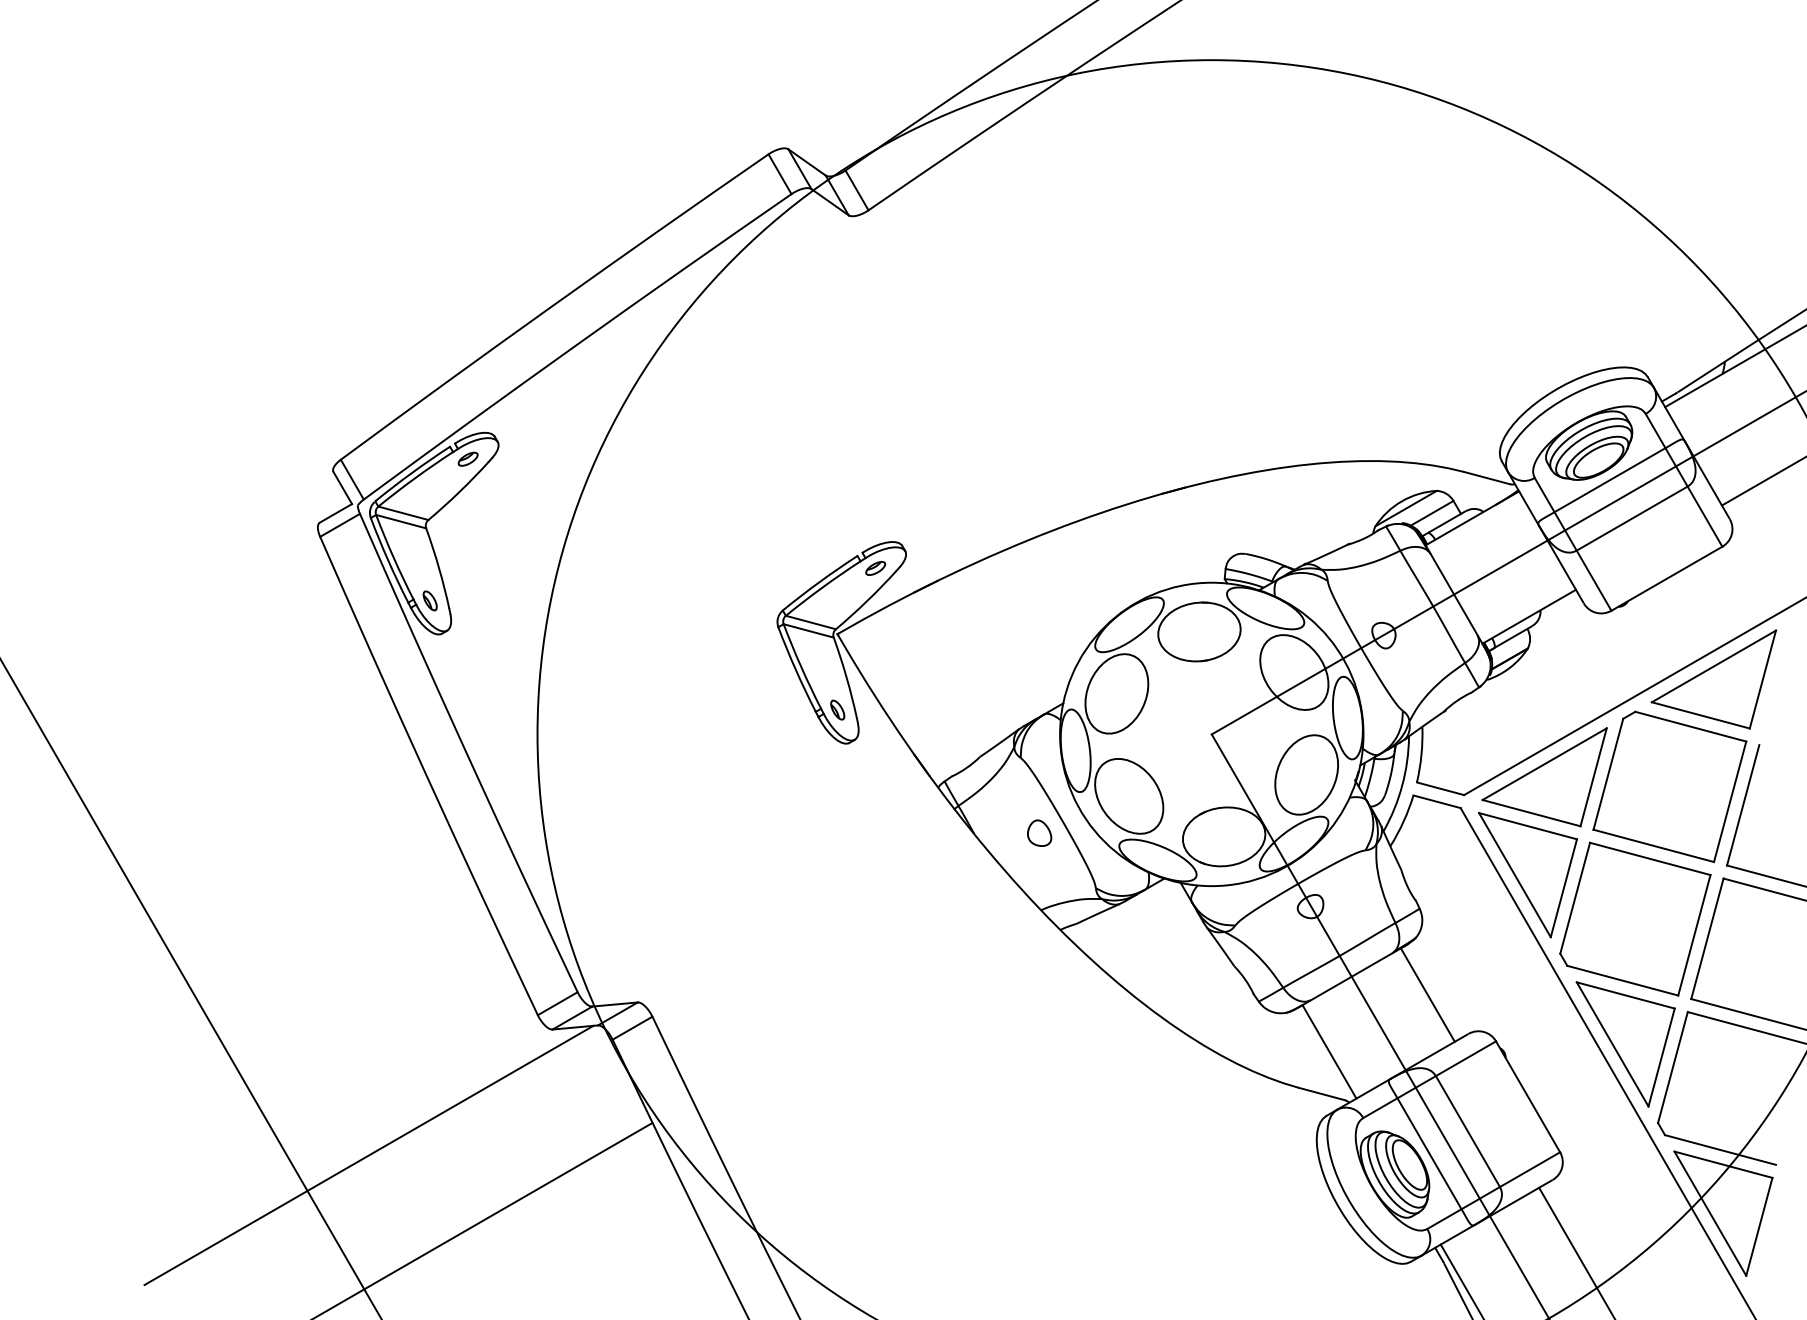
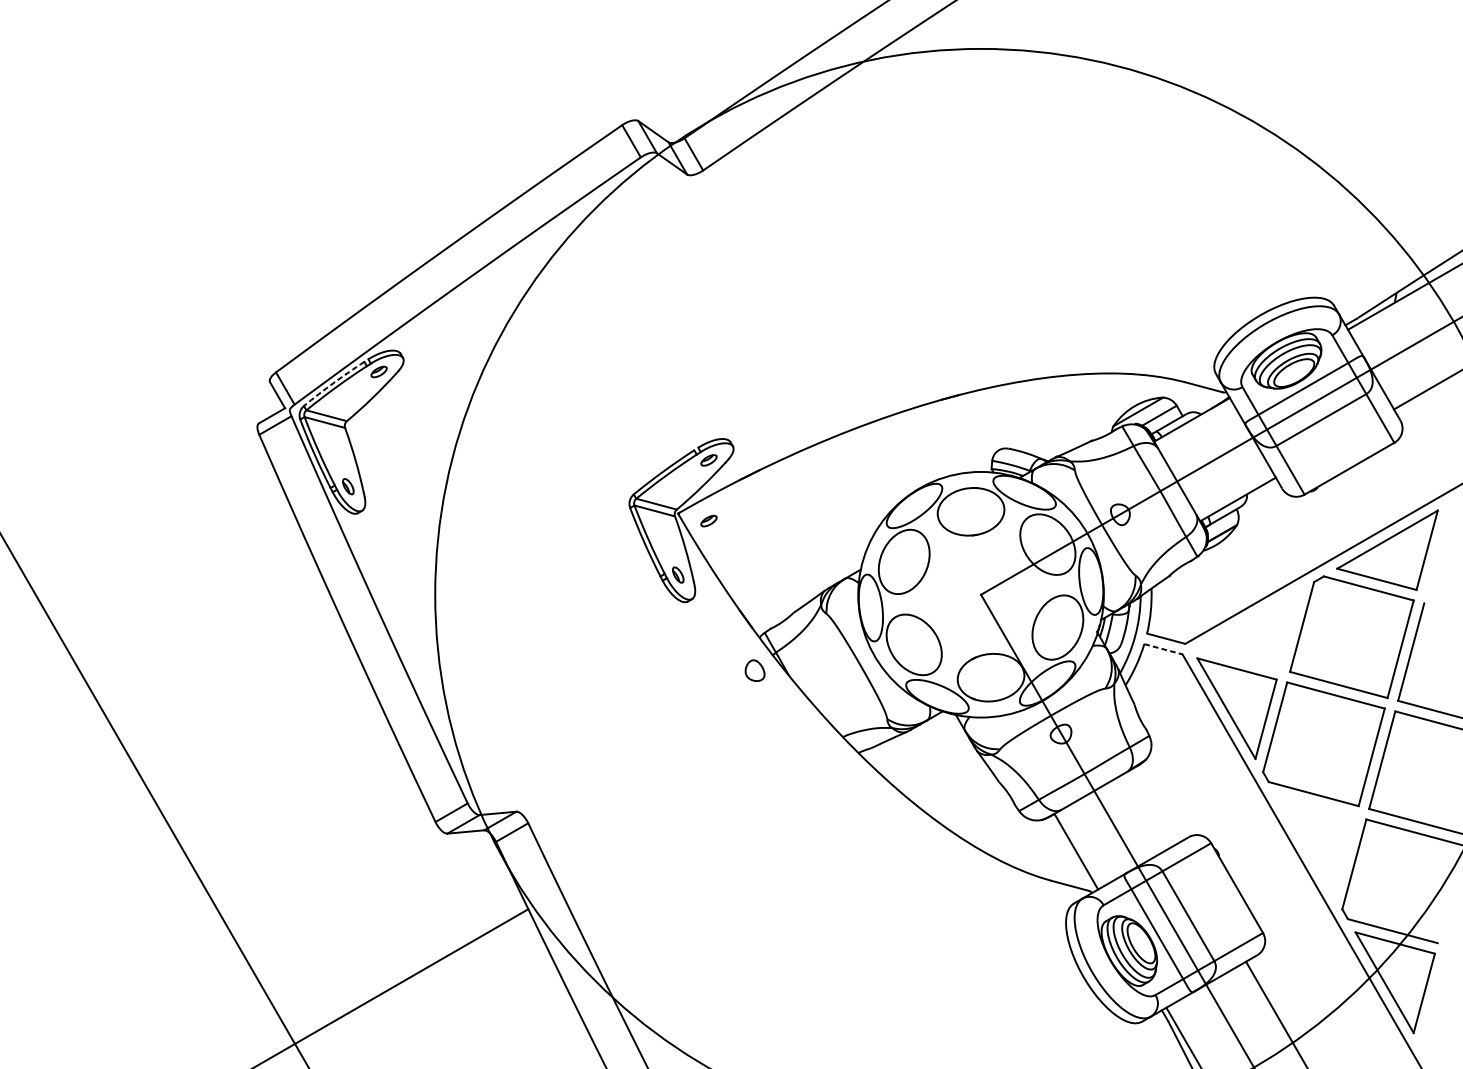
arc: (411, 473) -> (333, 383), solid -> dashed
part: (875, 643) -> (708, 521), added
part: (1544, 777) -> (1250, 629), removed
line: (1437, 801) -> (1163, 649), solid -> dashed
part: (1039, 832) -> (754, 670), moved
line: (1427, 994) -> (1155, 805), removed
part: (1625, 1044) -> (1315, 845), removed
line: (368, 1155) -> (298, 935), removed

